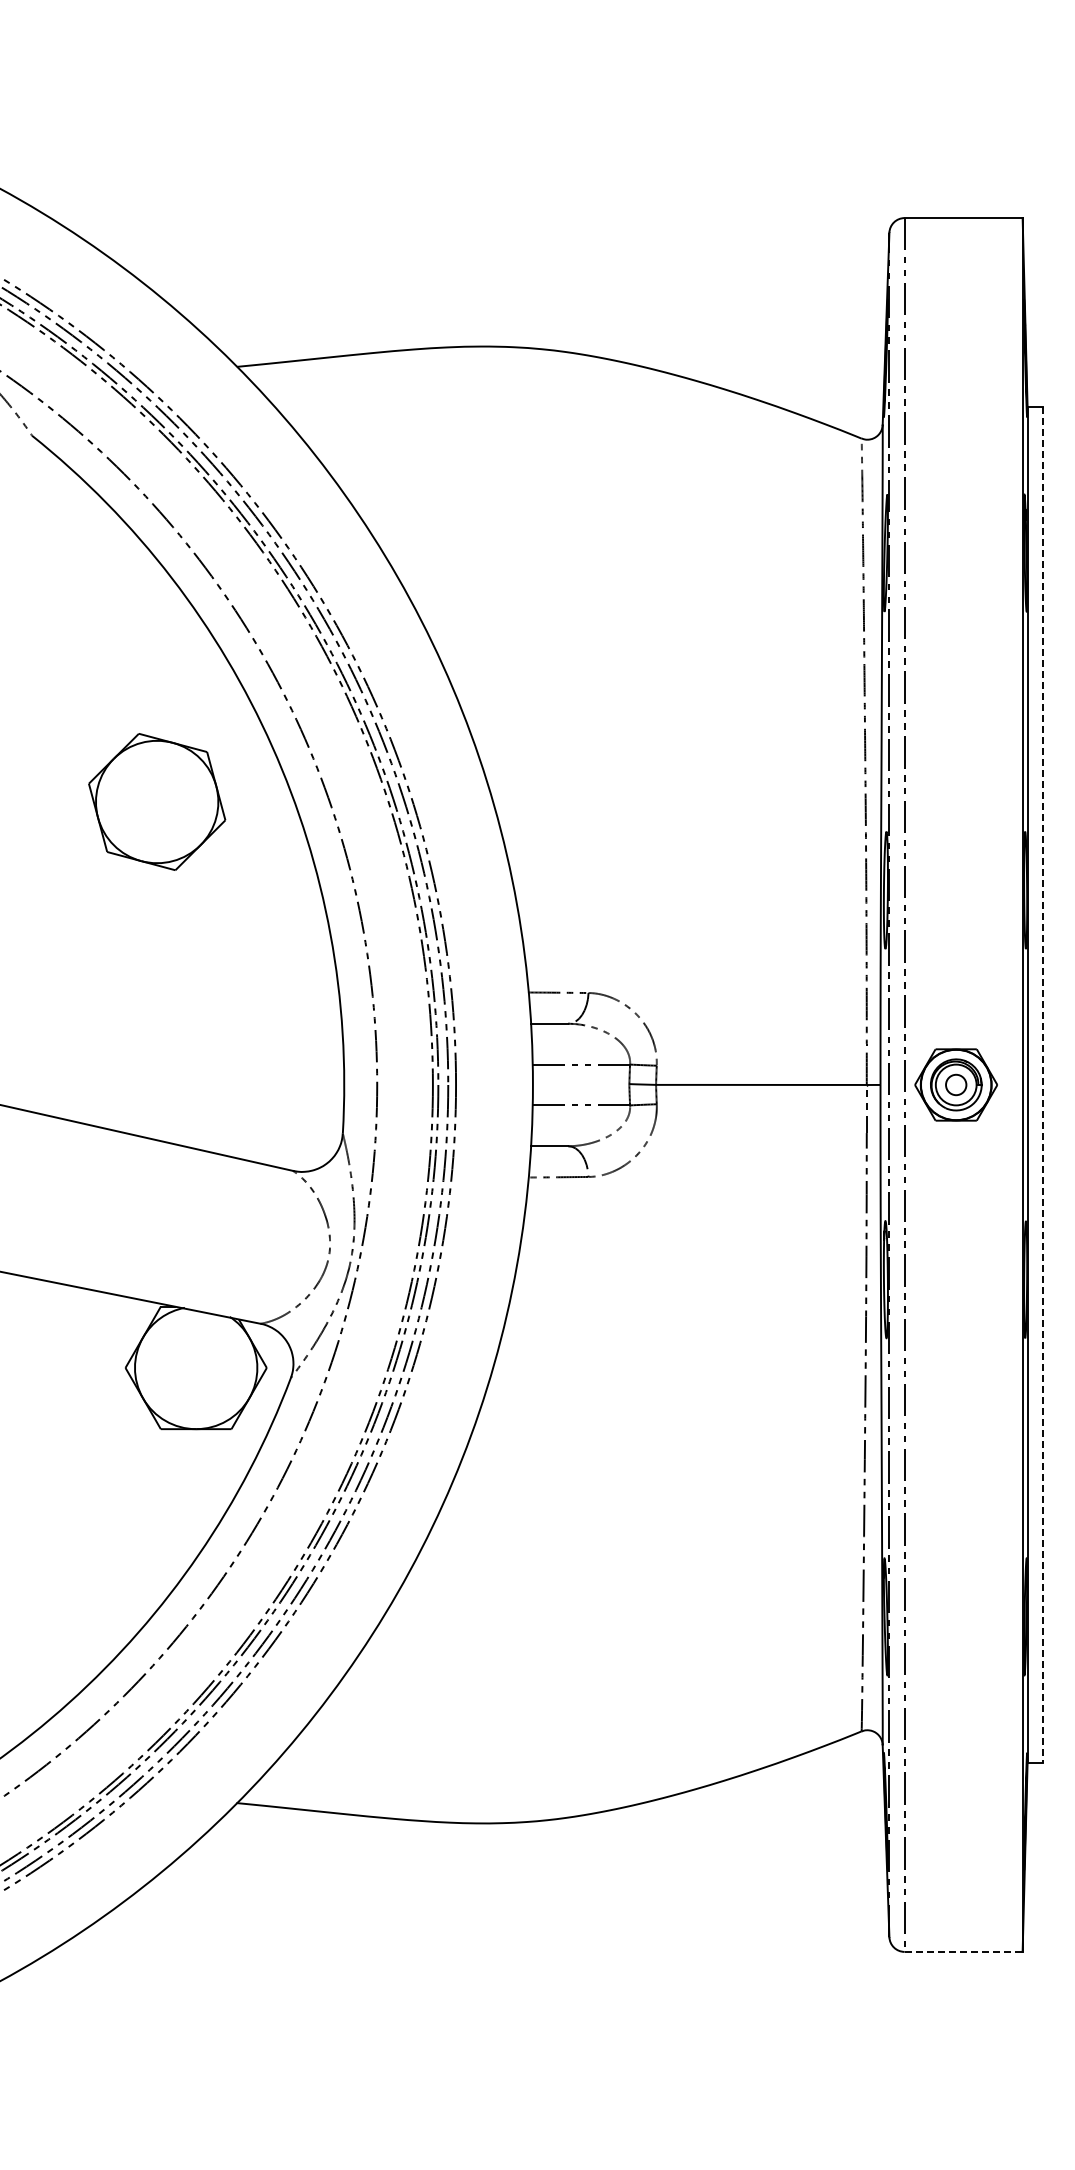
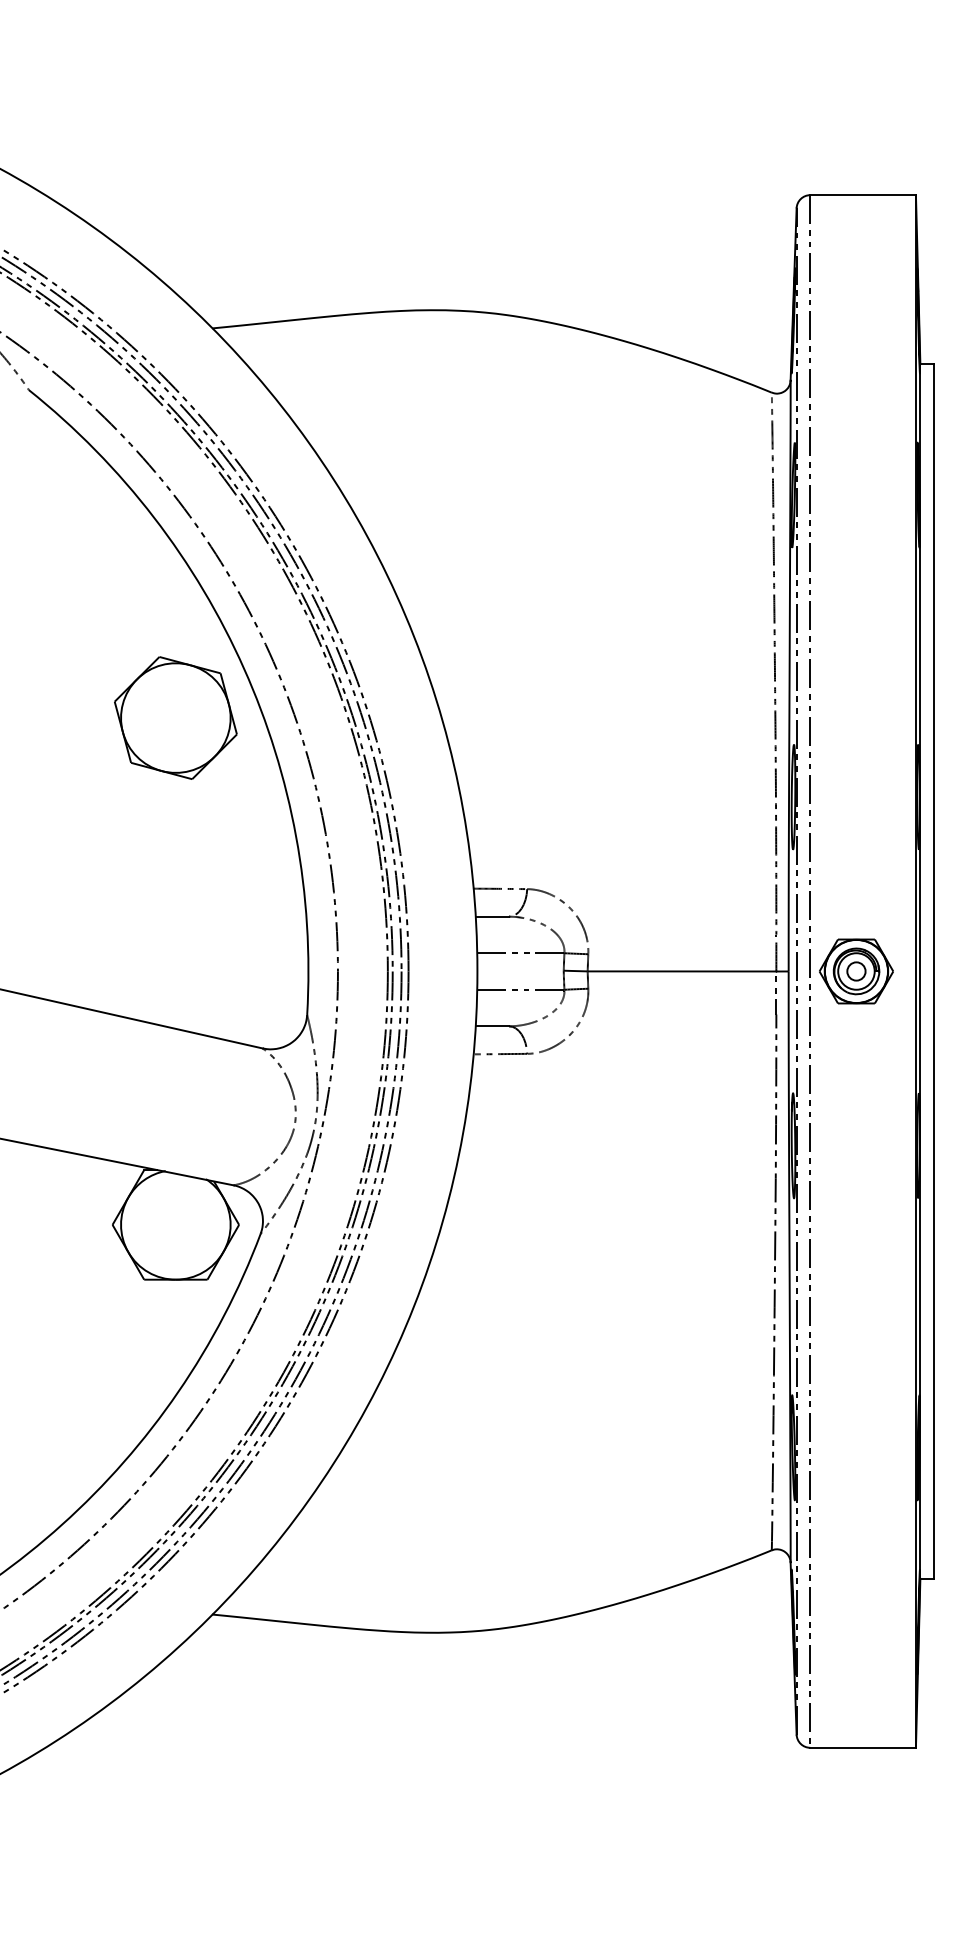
part: (157, 801) -> (176, 717), moved
line: (1042, 1085) -> (933, 971), dashed -> solid
line: (963, 1951) -> (862, 1747), dashed -> solid

